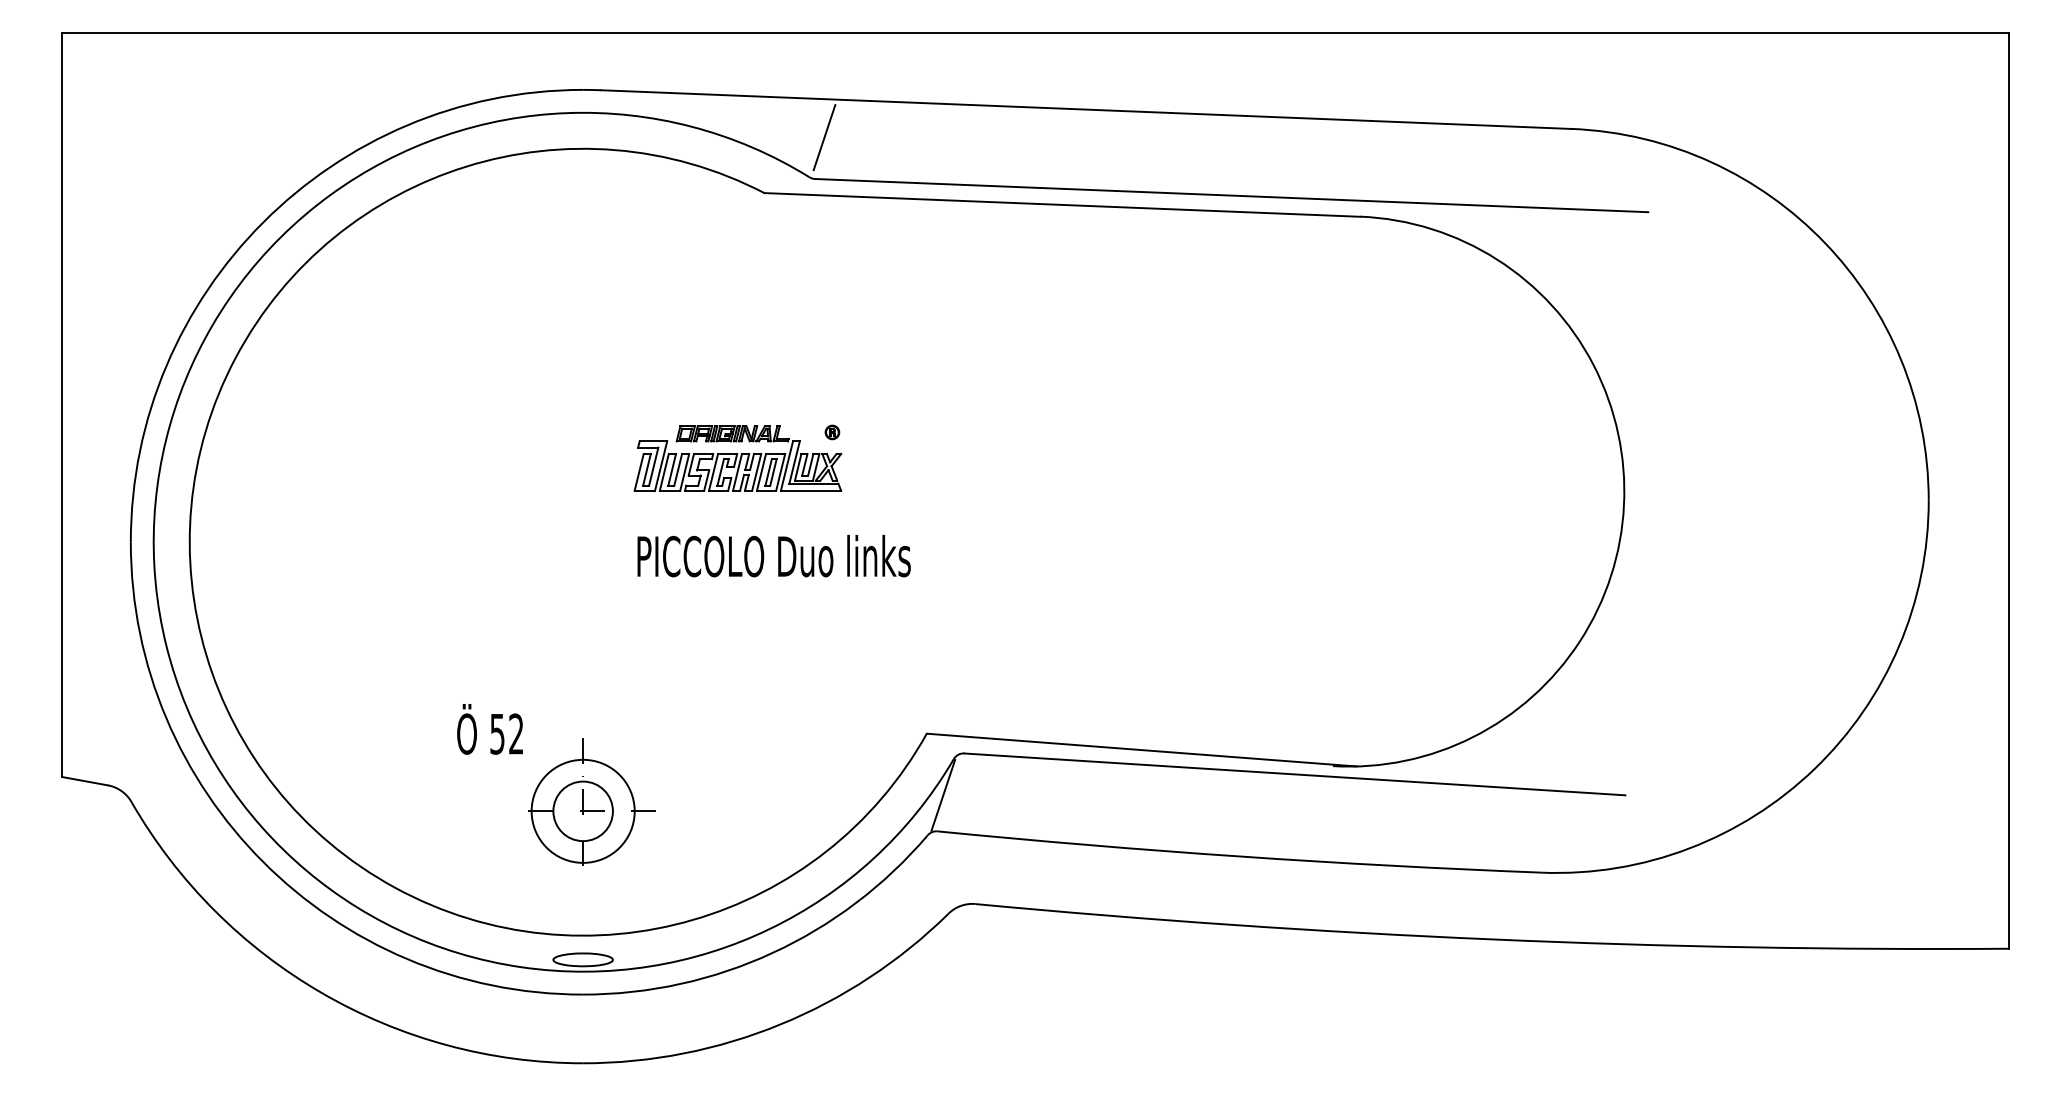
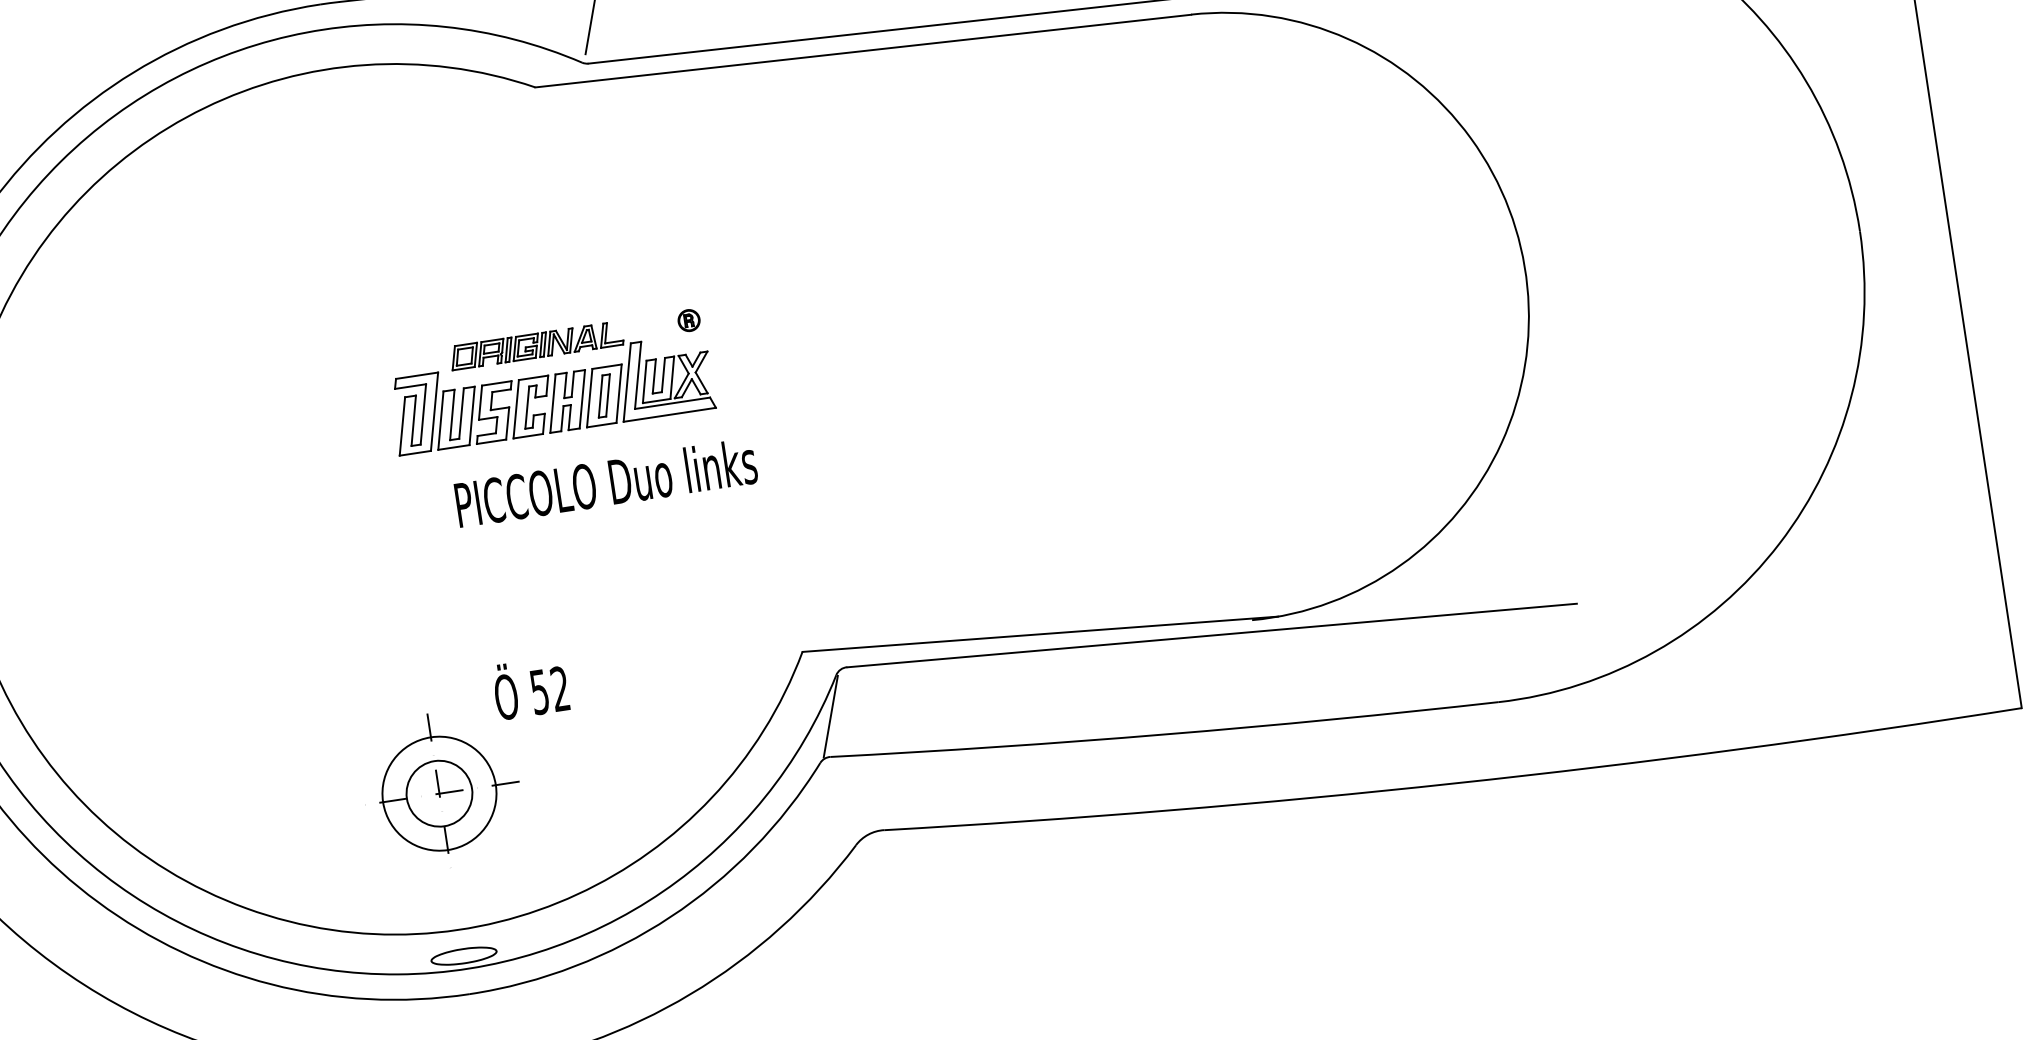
part: (737, 457) -> (549, 381), size x1.4
text: (489, 729) -> (530, 688), moved

